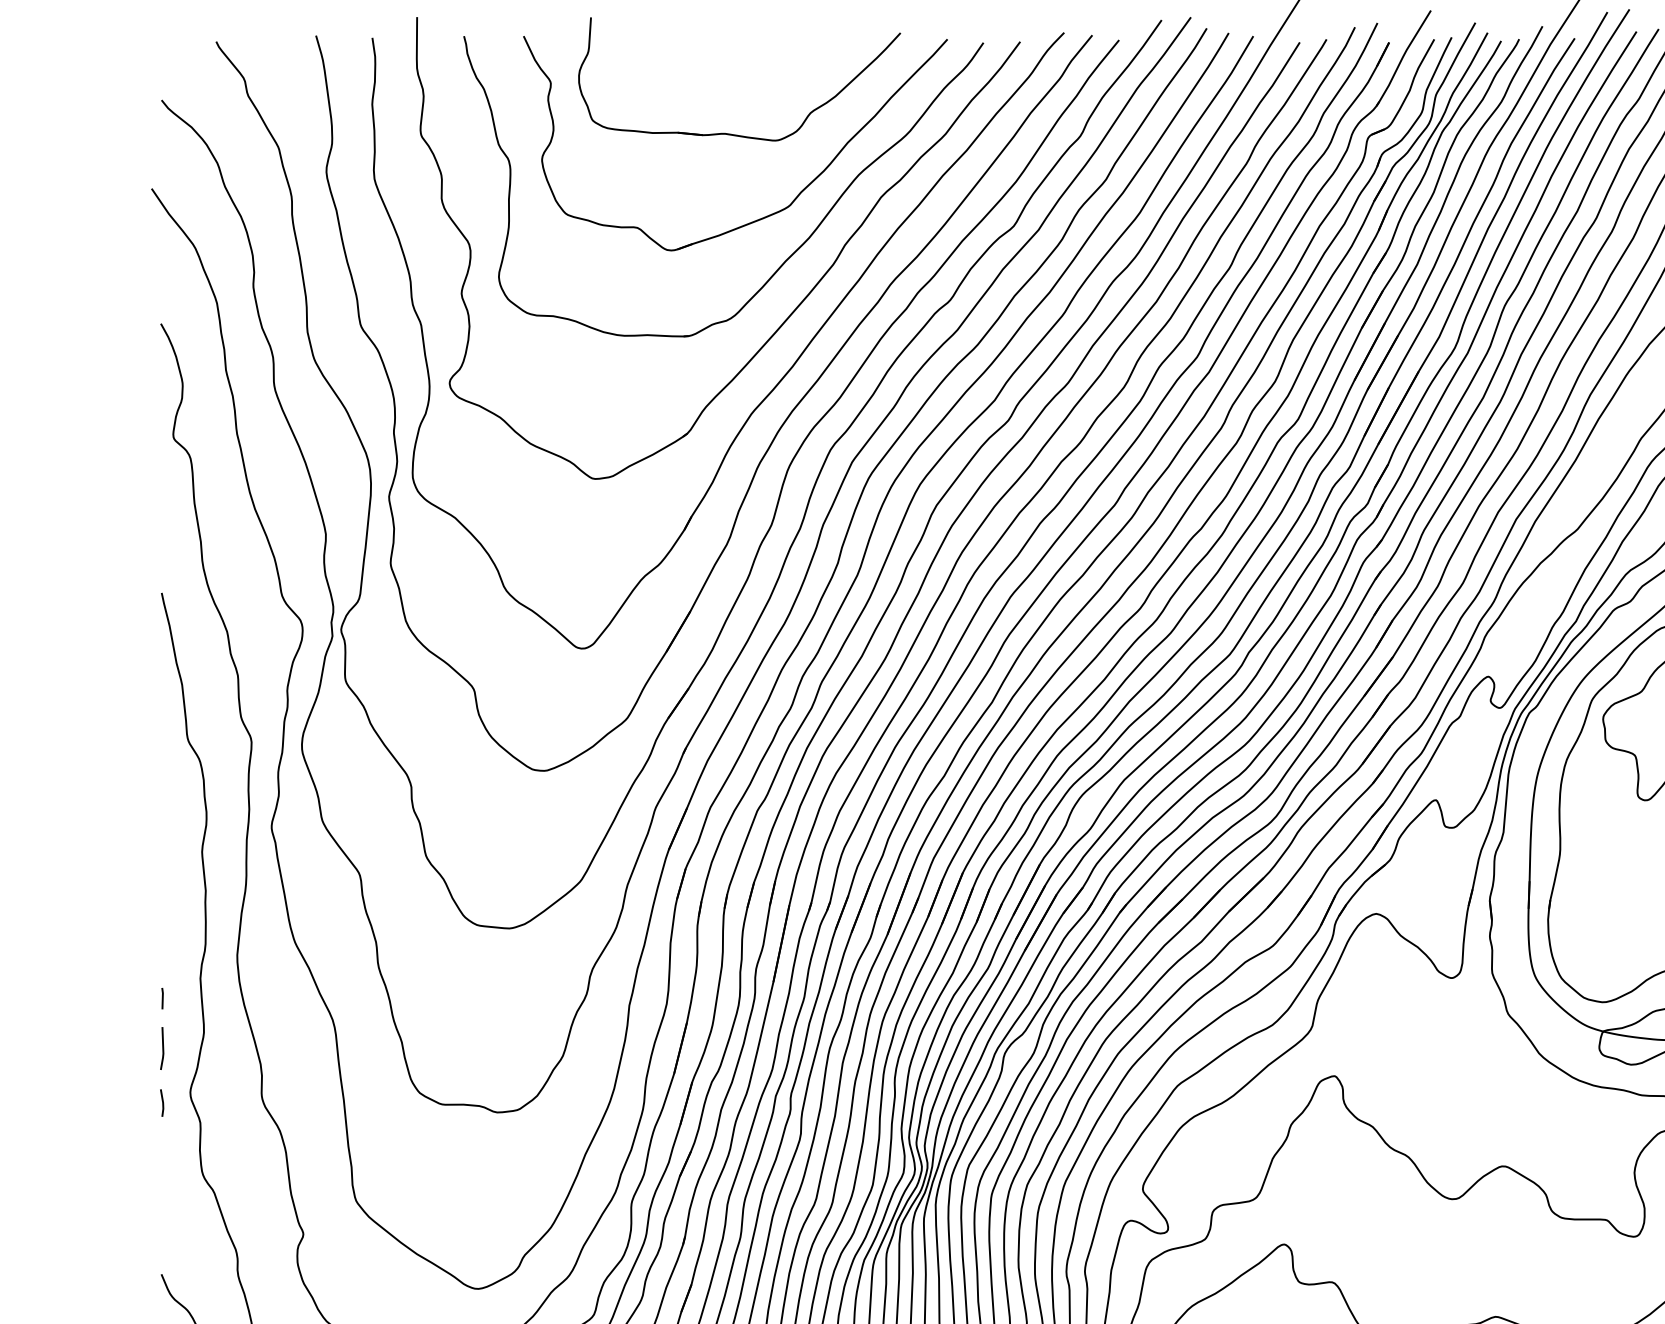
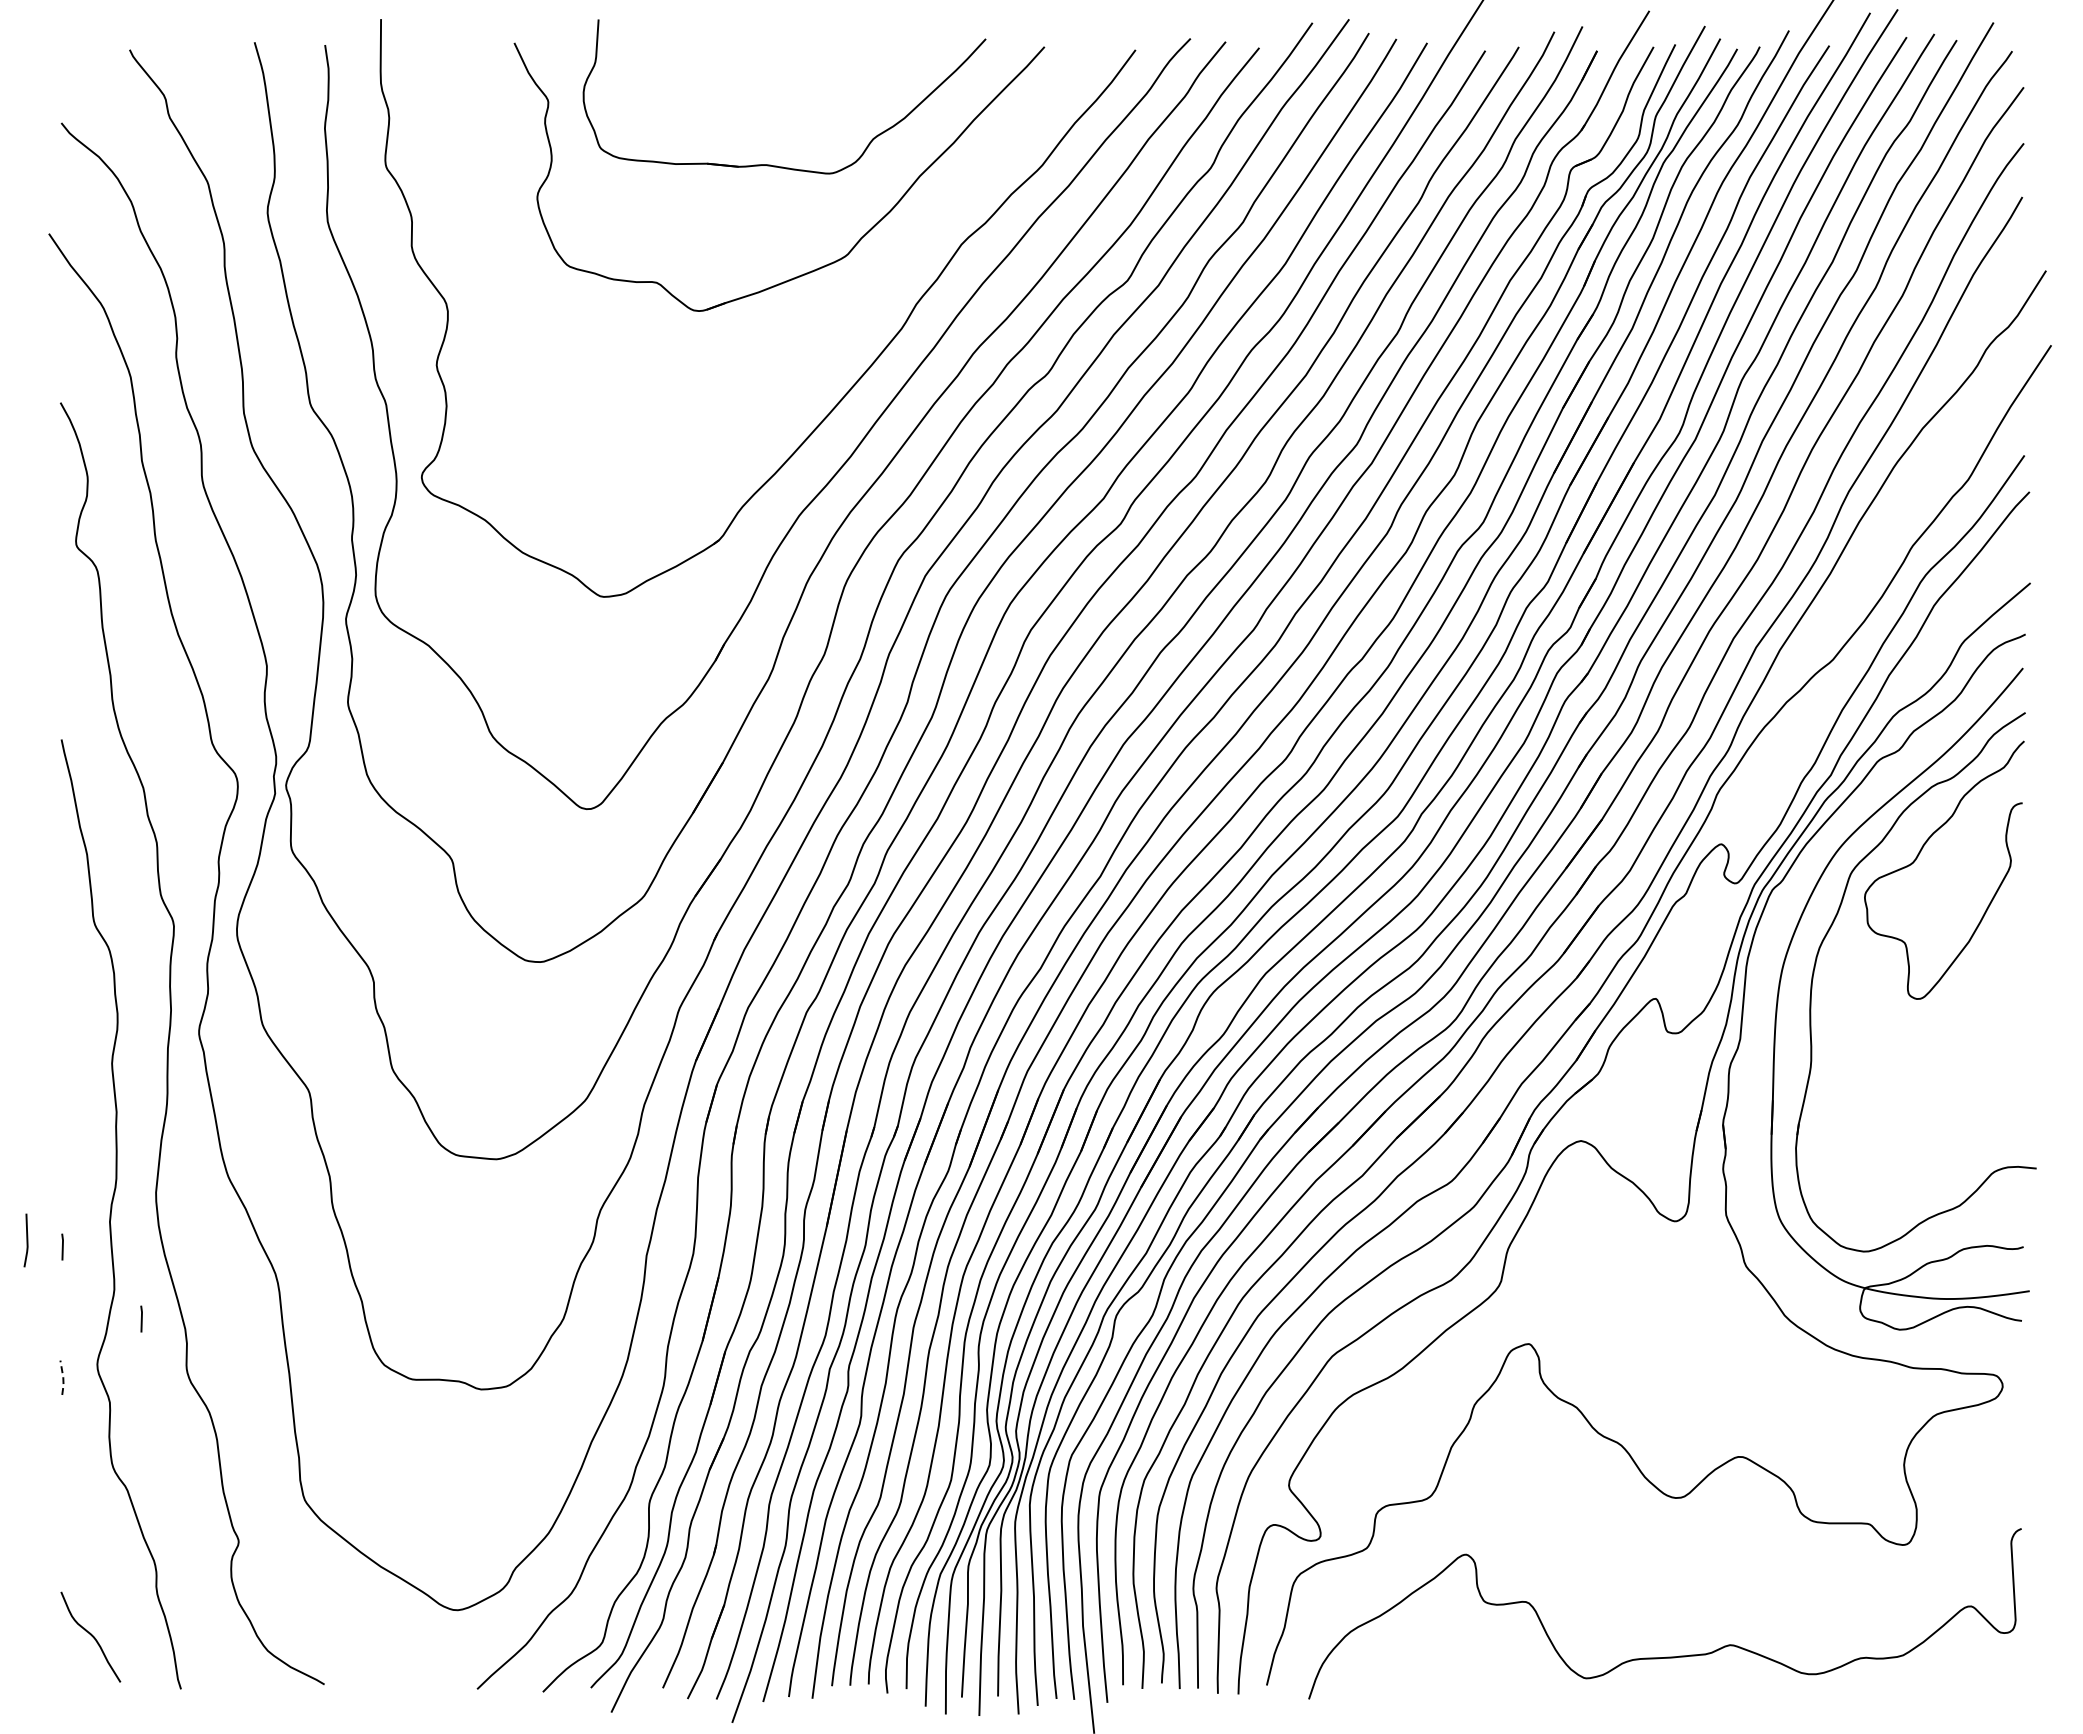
part: (791, 254) -> (849, 315), removed
line: (162, 1048) -> (26, 1240), moved
line: (225, 1055) -> (141, 1318), added
line: (163, 1102) -> (63, 1377), solid -> dashed

